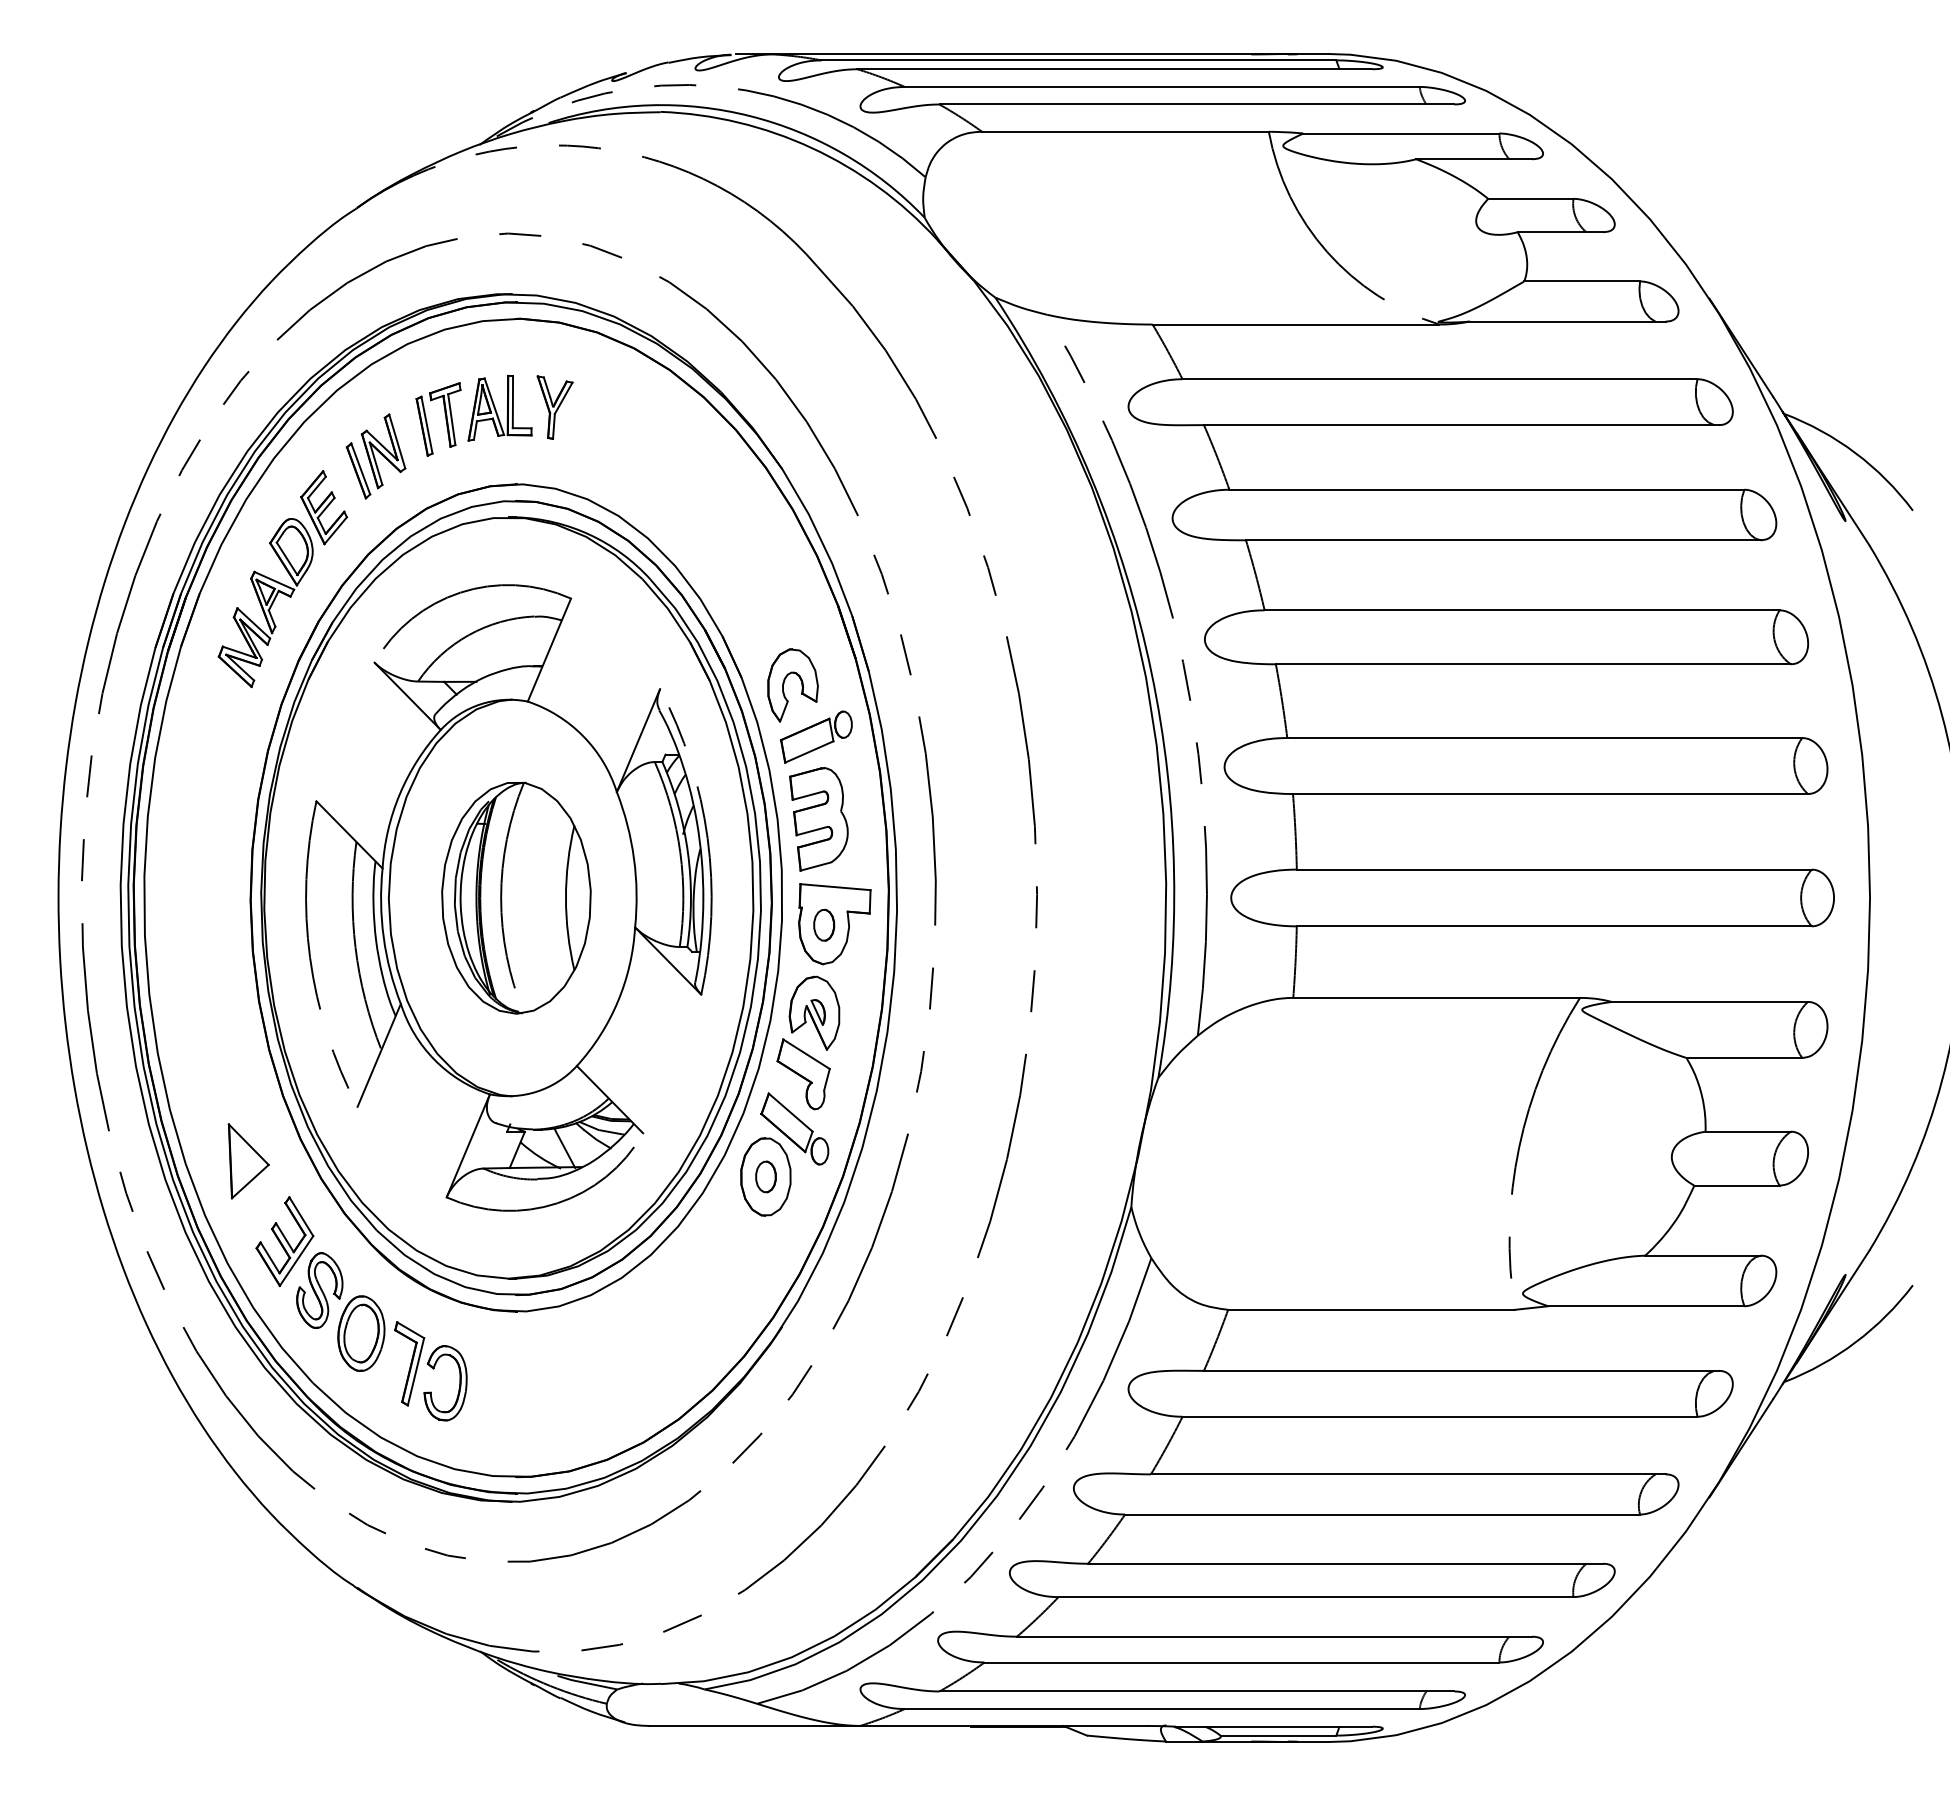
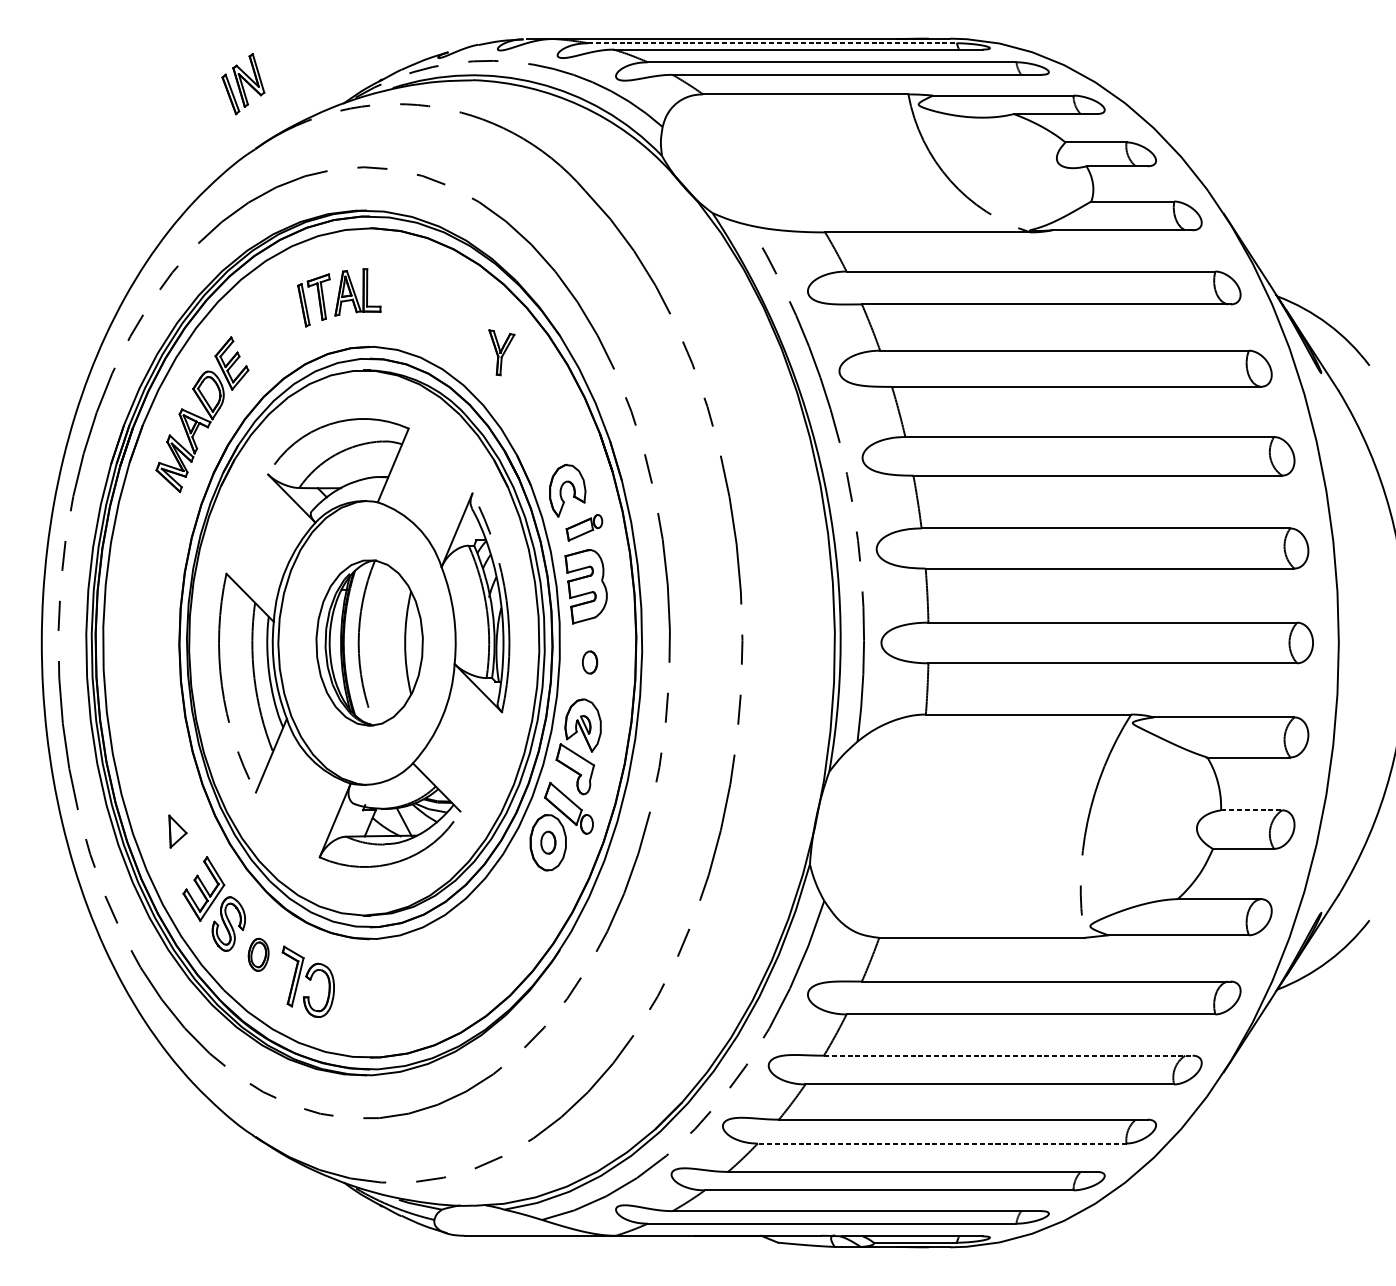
line: (1079, 60) -> (772, 43), solid -> dashed
part: (554, 407) -> (501, 352), moved
part: (375, 456) -> (242, 84), moved
part: (816, 736) -> (584, 527), size x0.7
part: (834, 924) -> (597, 661), removed
line: (1748, 1131) -> (1251, 810), solid -> dashed
part: (248, 1161) -> (177, 831), size x0.6
part: (361, 1333) -> (258, 954), size x0.6
line: (1408, 1474) -> (1008, 1055), solid -> dashed
line: (1315, 1597) -> (941, 1143), solid -> dashed

